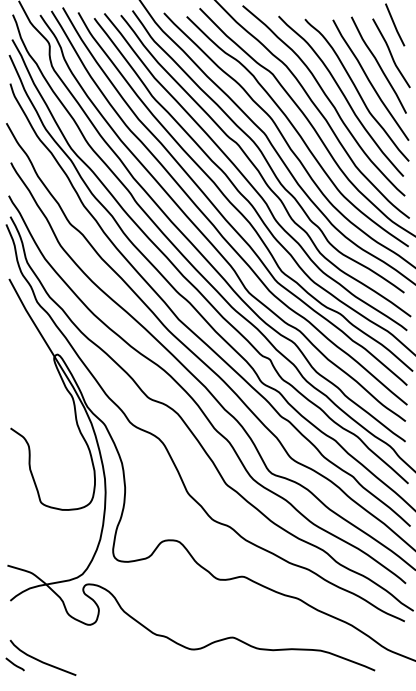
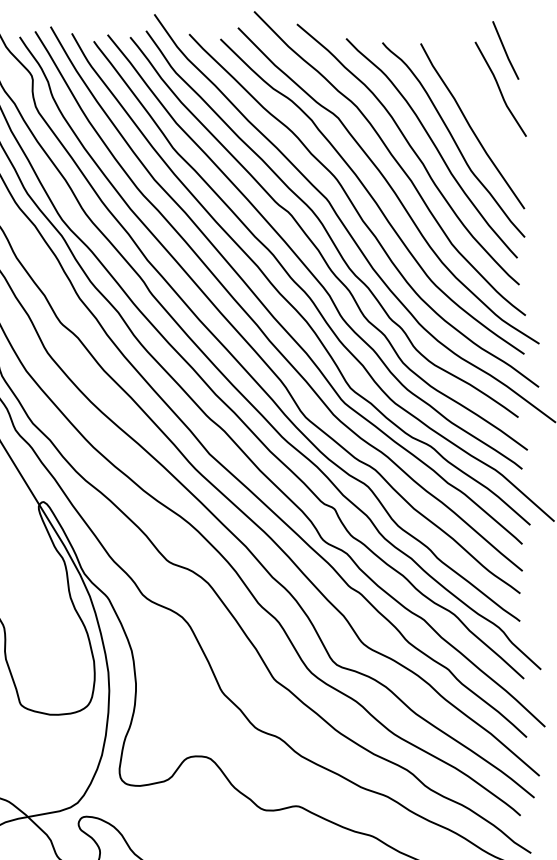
curve: (378, 64) -> (483, 104), removed

